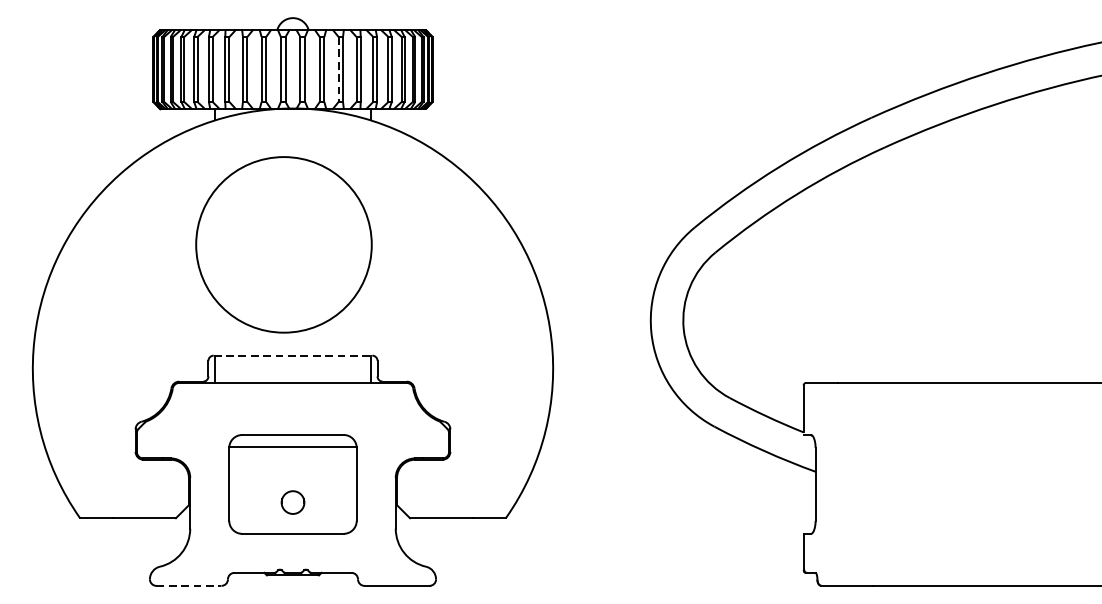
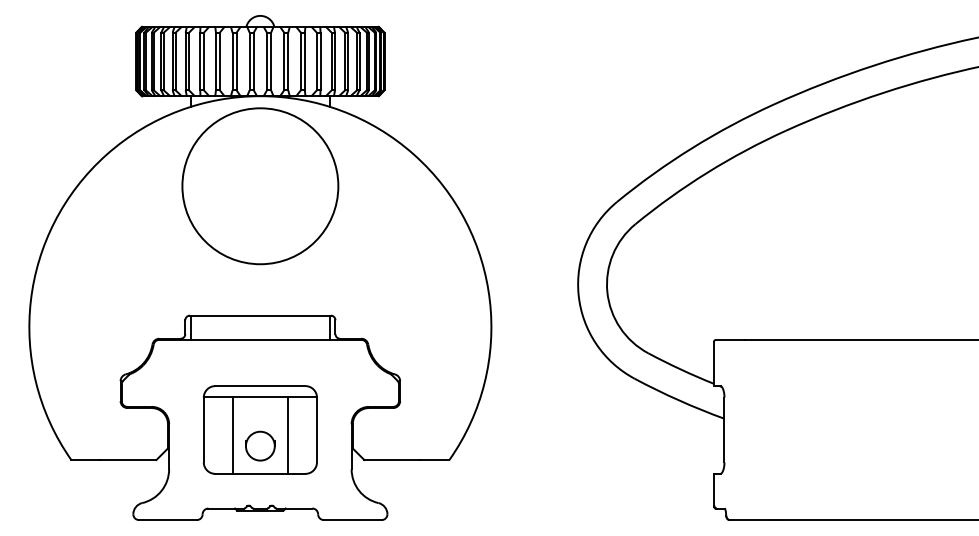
line: (338, 69) -> (300, 61), dashed -> solid
circle: (284, 245) -> (260, 186), moved
line: (293, 355) -> (260, 315), dashed -> solid
line: (261, 489) -> (232, 434), added
line: (324, 489) -> (288, 434), added
part: (293, 501) -> (260, 445), size x1.43
line: (188, 586) -> (167, 520), dashed -> solid

